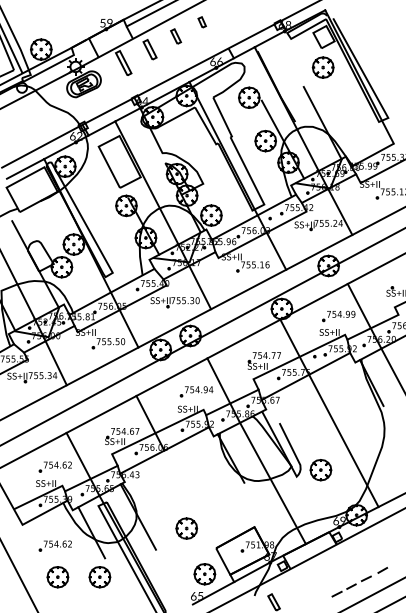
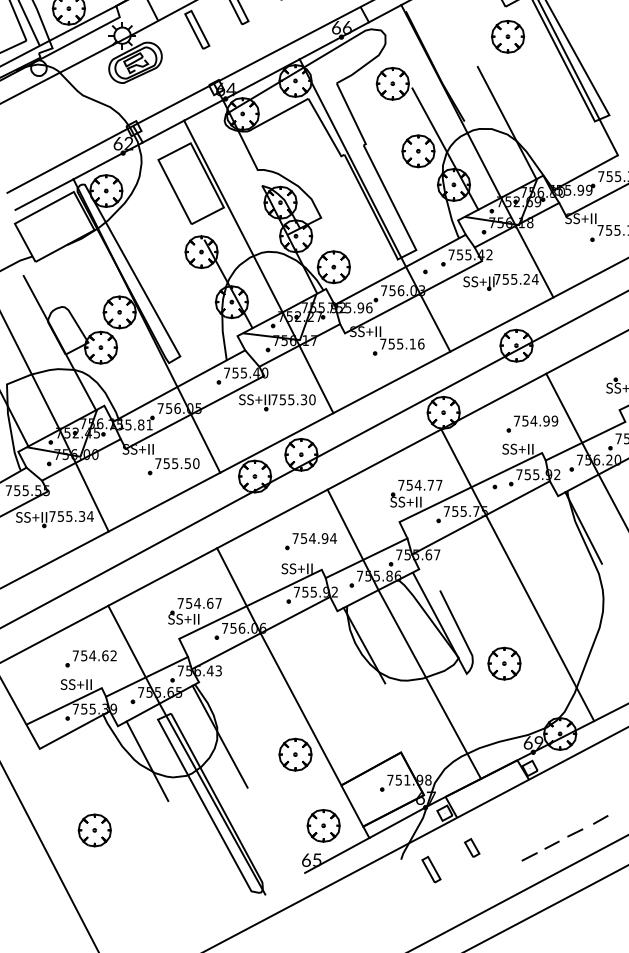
line: (190, 499) -> (301, 709), added
part: (54, 545) -> (89, 781), removed
part: (99, 577) -> (159, 830), removed
part: (299, 587) -> (471, 846), added

